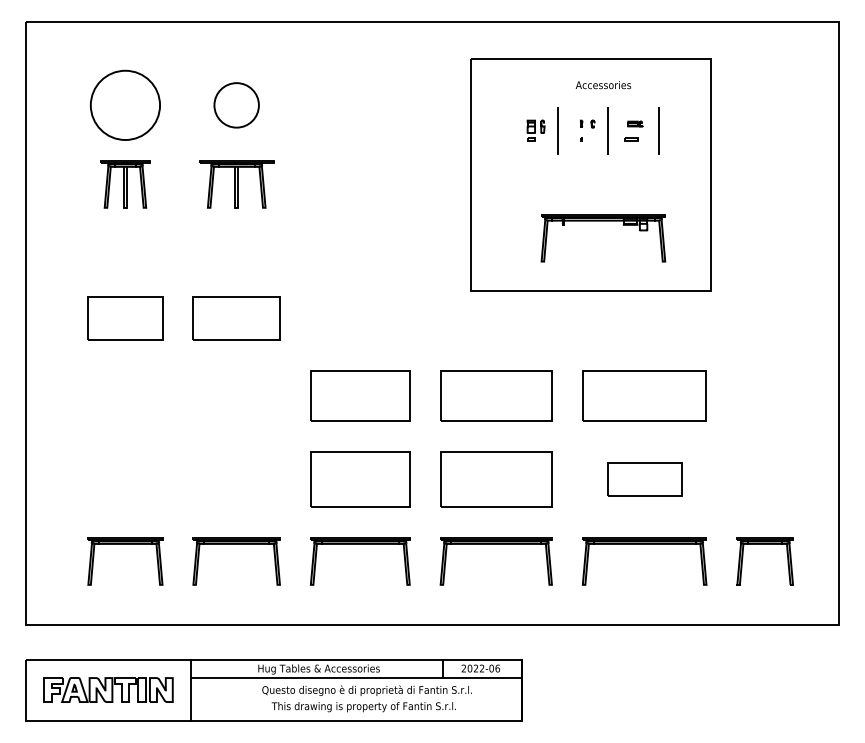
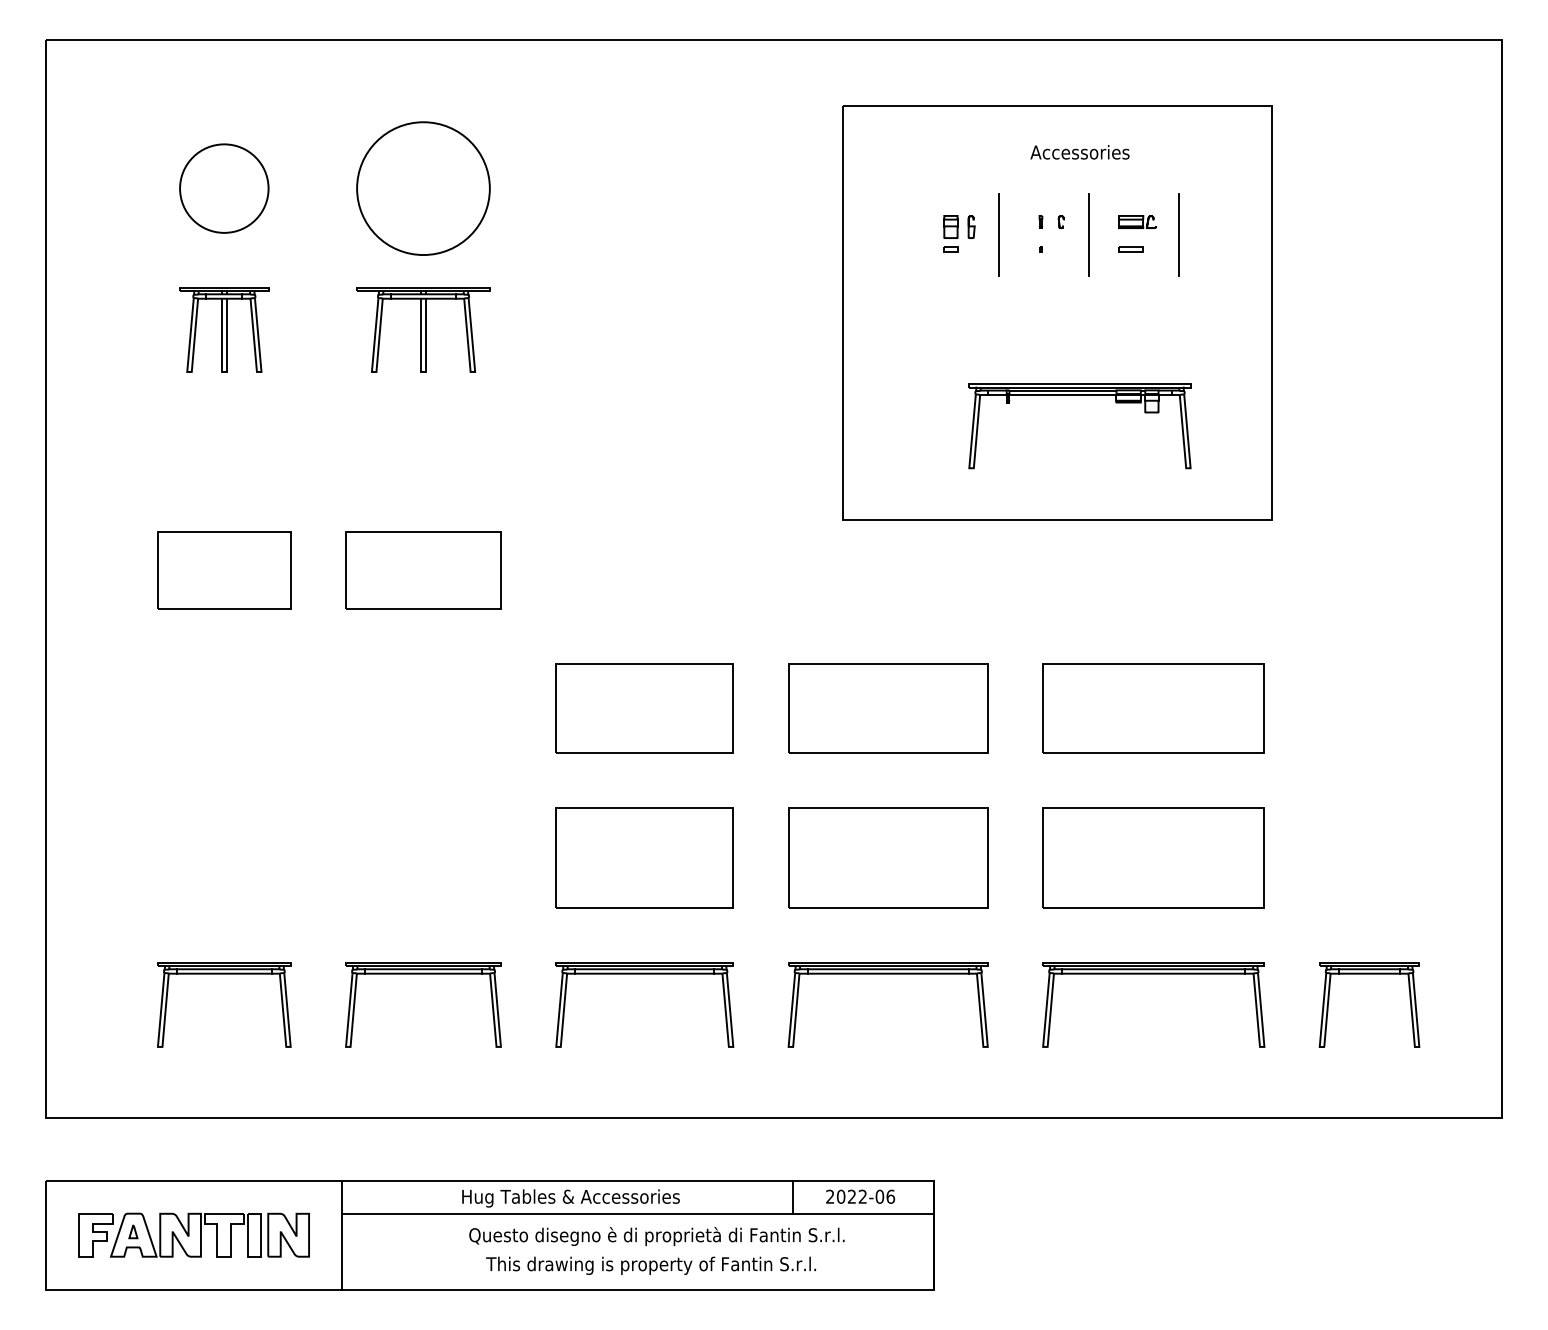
circle: (125, 105) -> (224, 188), size x0.71
circle: (236, 105) -> (423, 188), size x1.67
part: (635, 123) -> (1137, 221), size x1.43
part: (644, 479) -> (1153, 858), size x1.67

